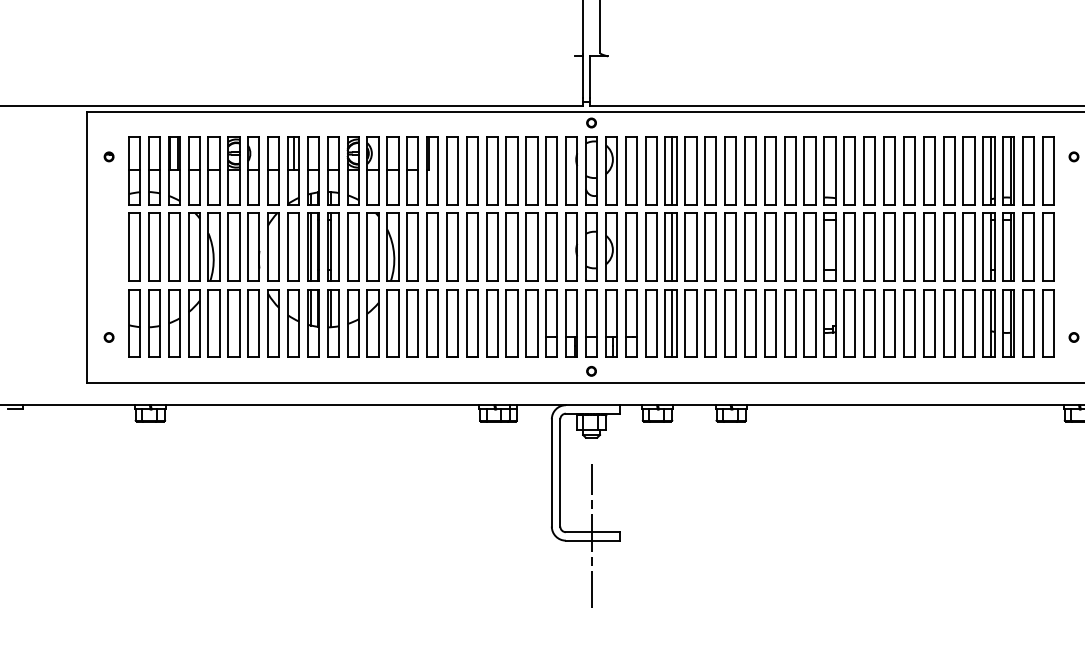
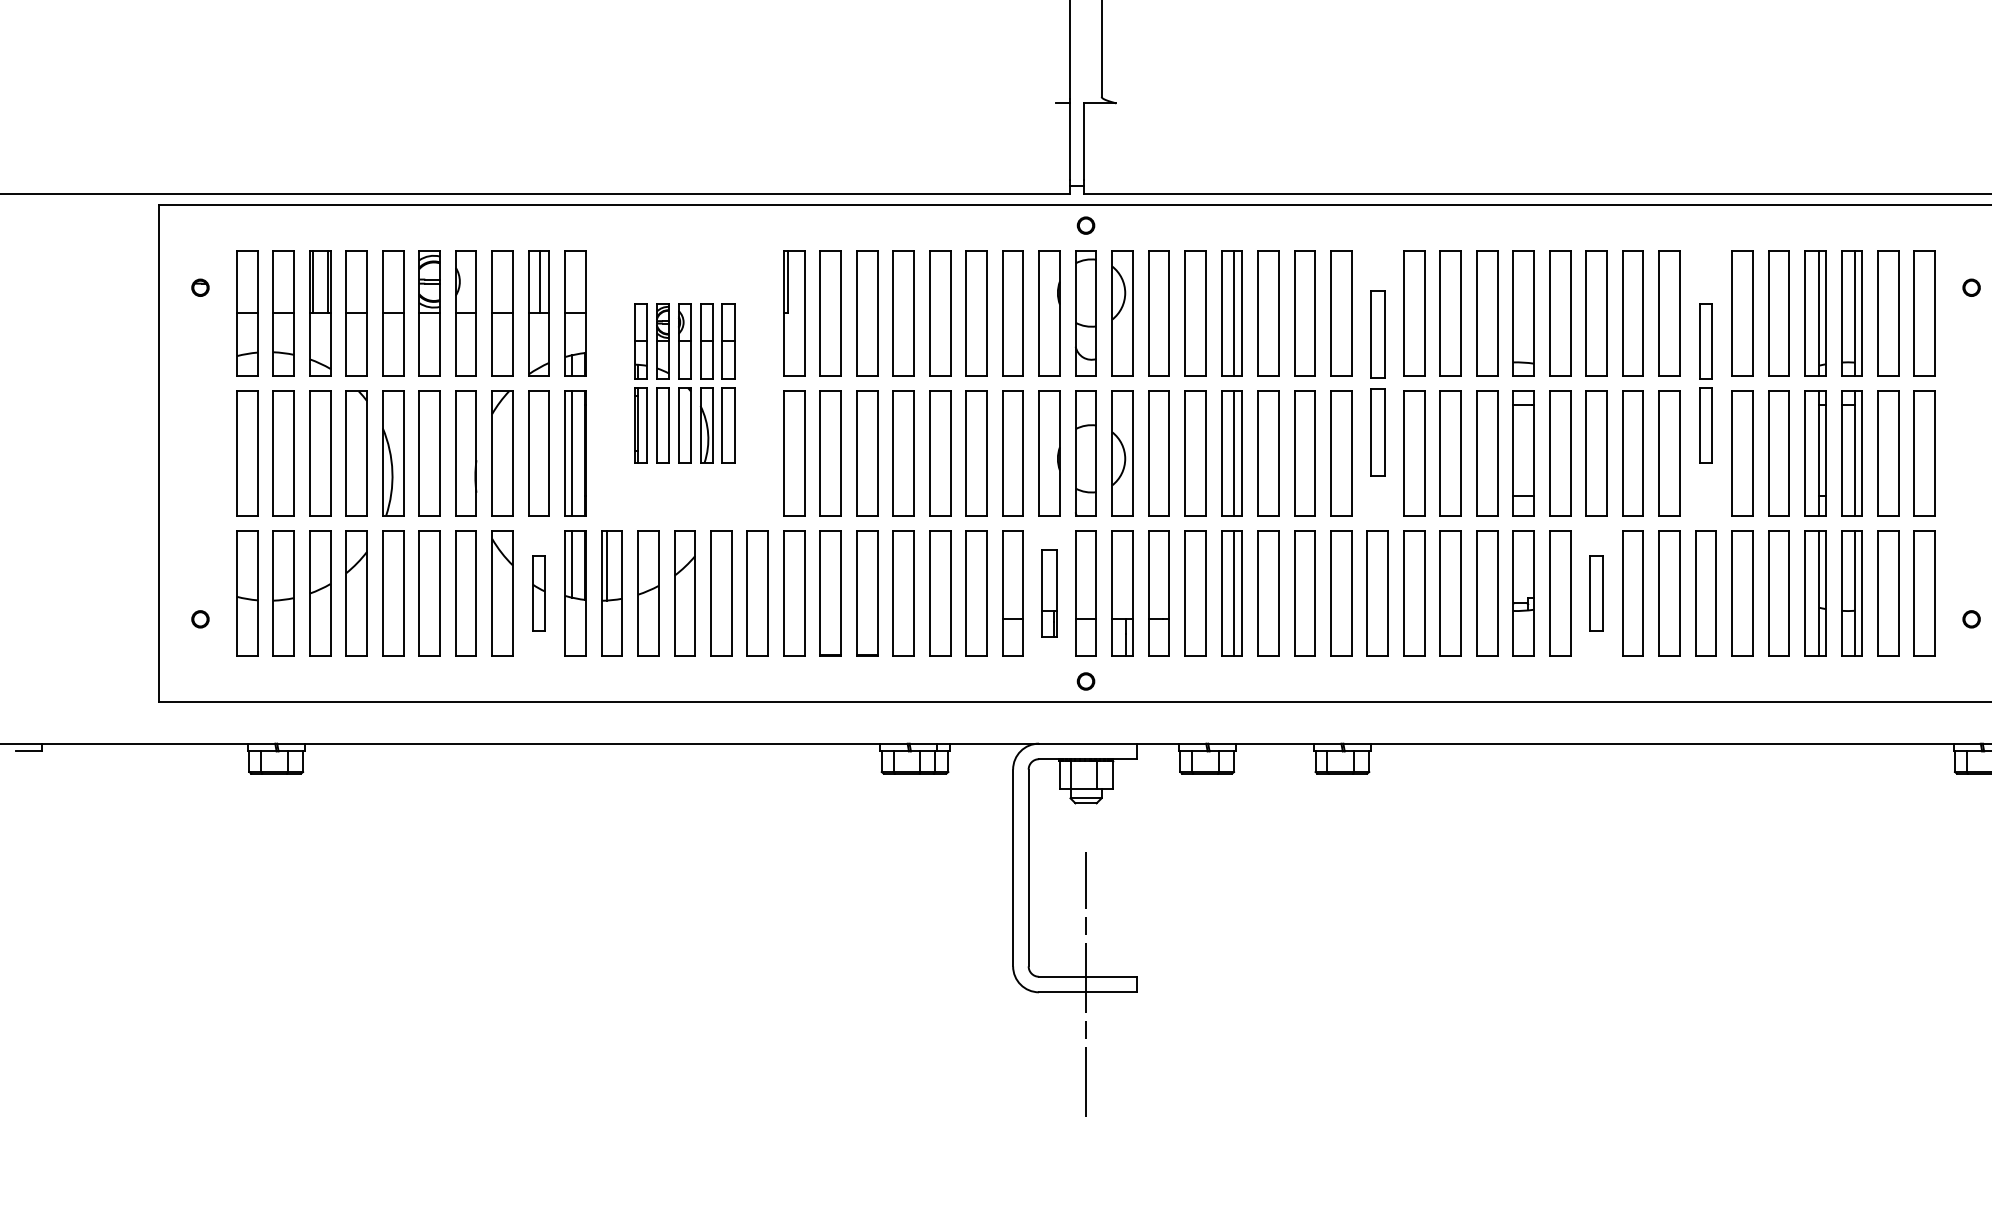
part: (372, 208) -> (683, 382), size x0.6
part: (750, 208) -> (1377, 382), size x0.7
part: (929, 208) -> (1706, 382), size x0.6
part: (293, 323) -> (538, 593), size x0.6
part: (571, 323) -> (1049, 593), size x0.7
part: (869, 323) -> (1596, 593), size x0.6

